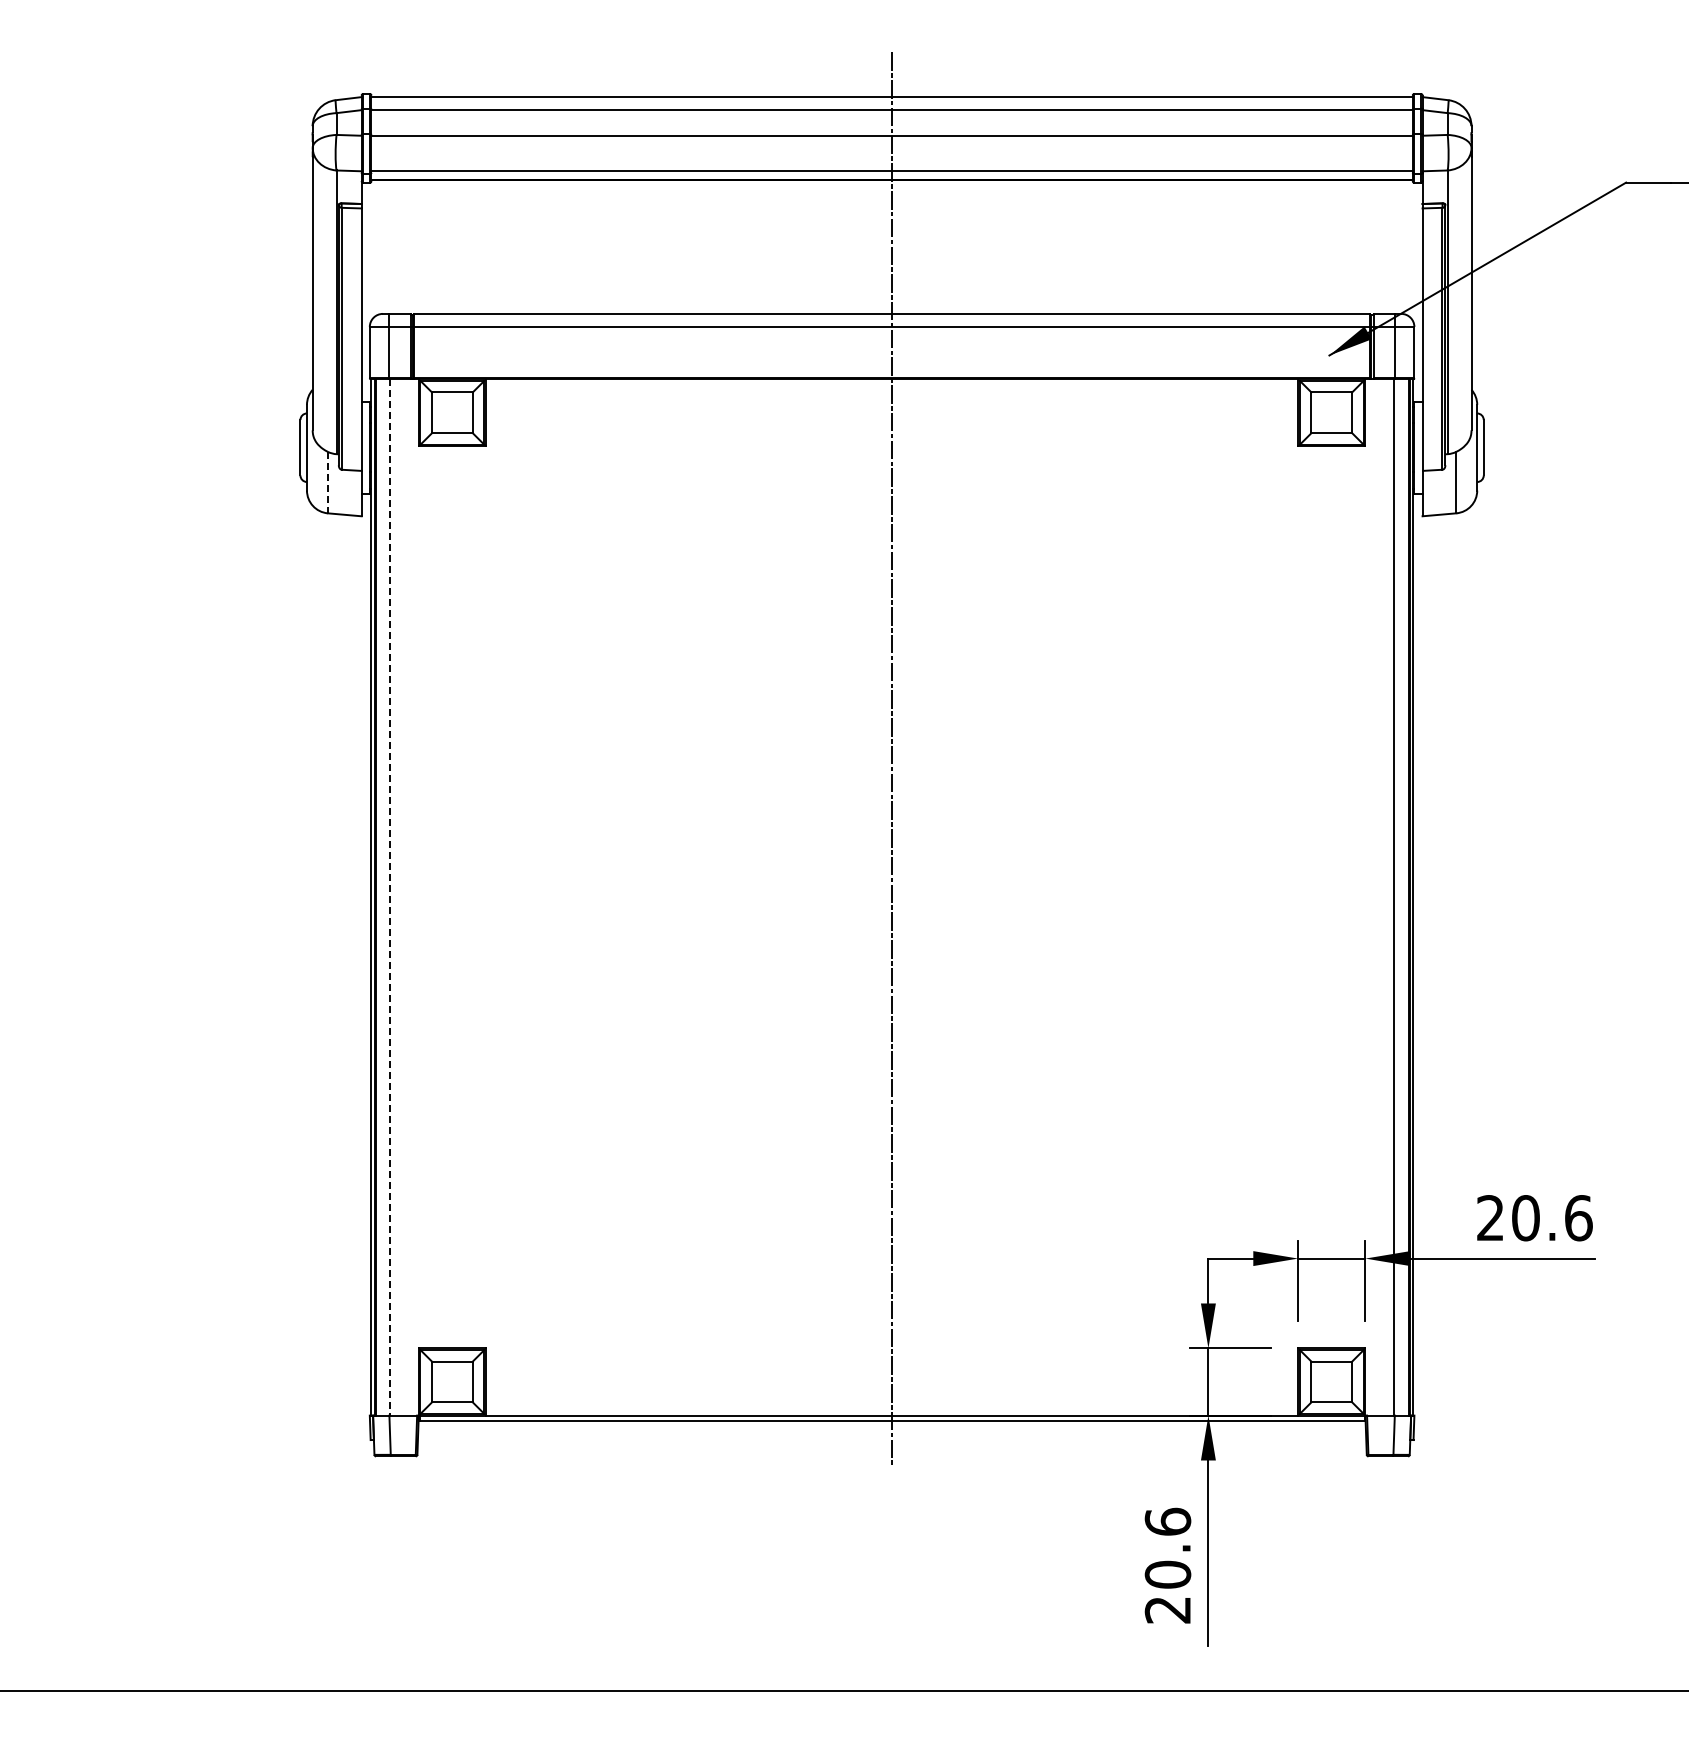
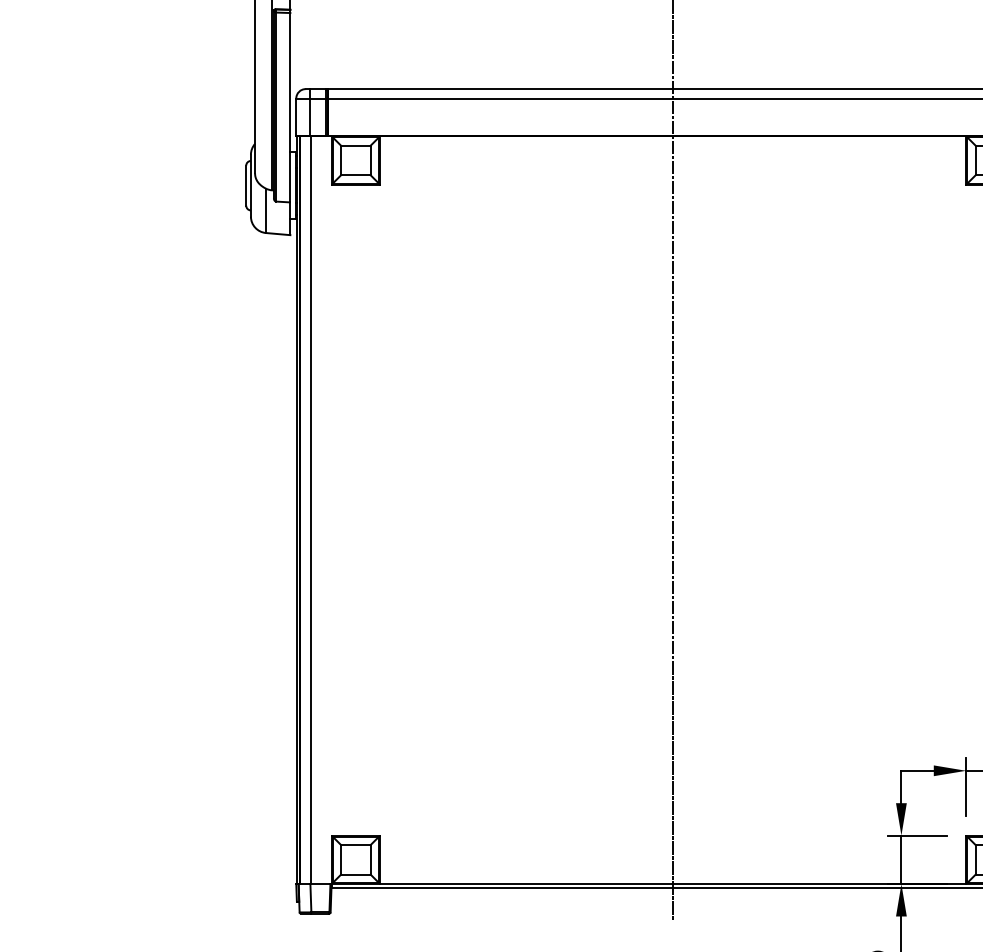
line: (327, 482) -> (265, 210), dashed -> solid
line: (390, 897) -> (311, 510), dashed -> solid

